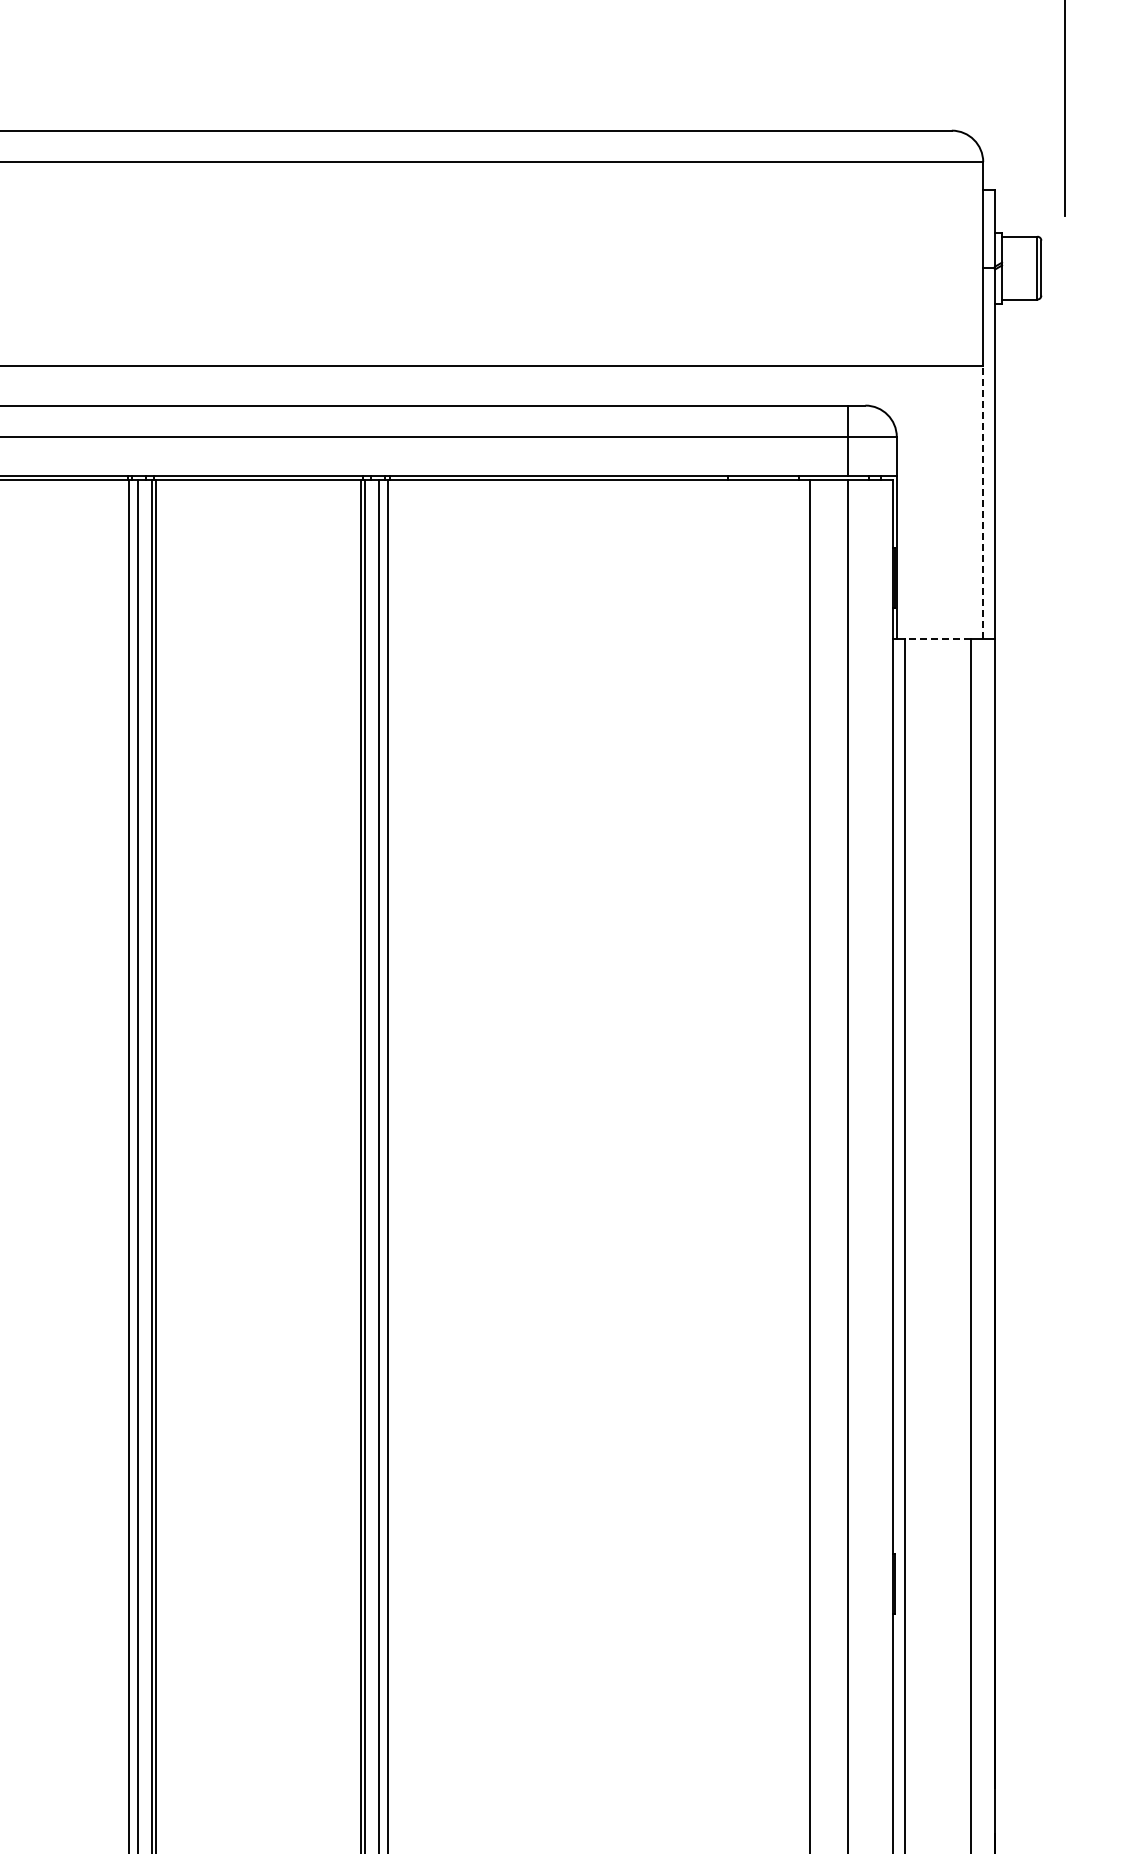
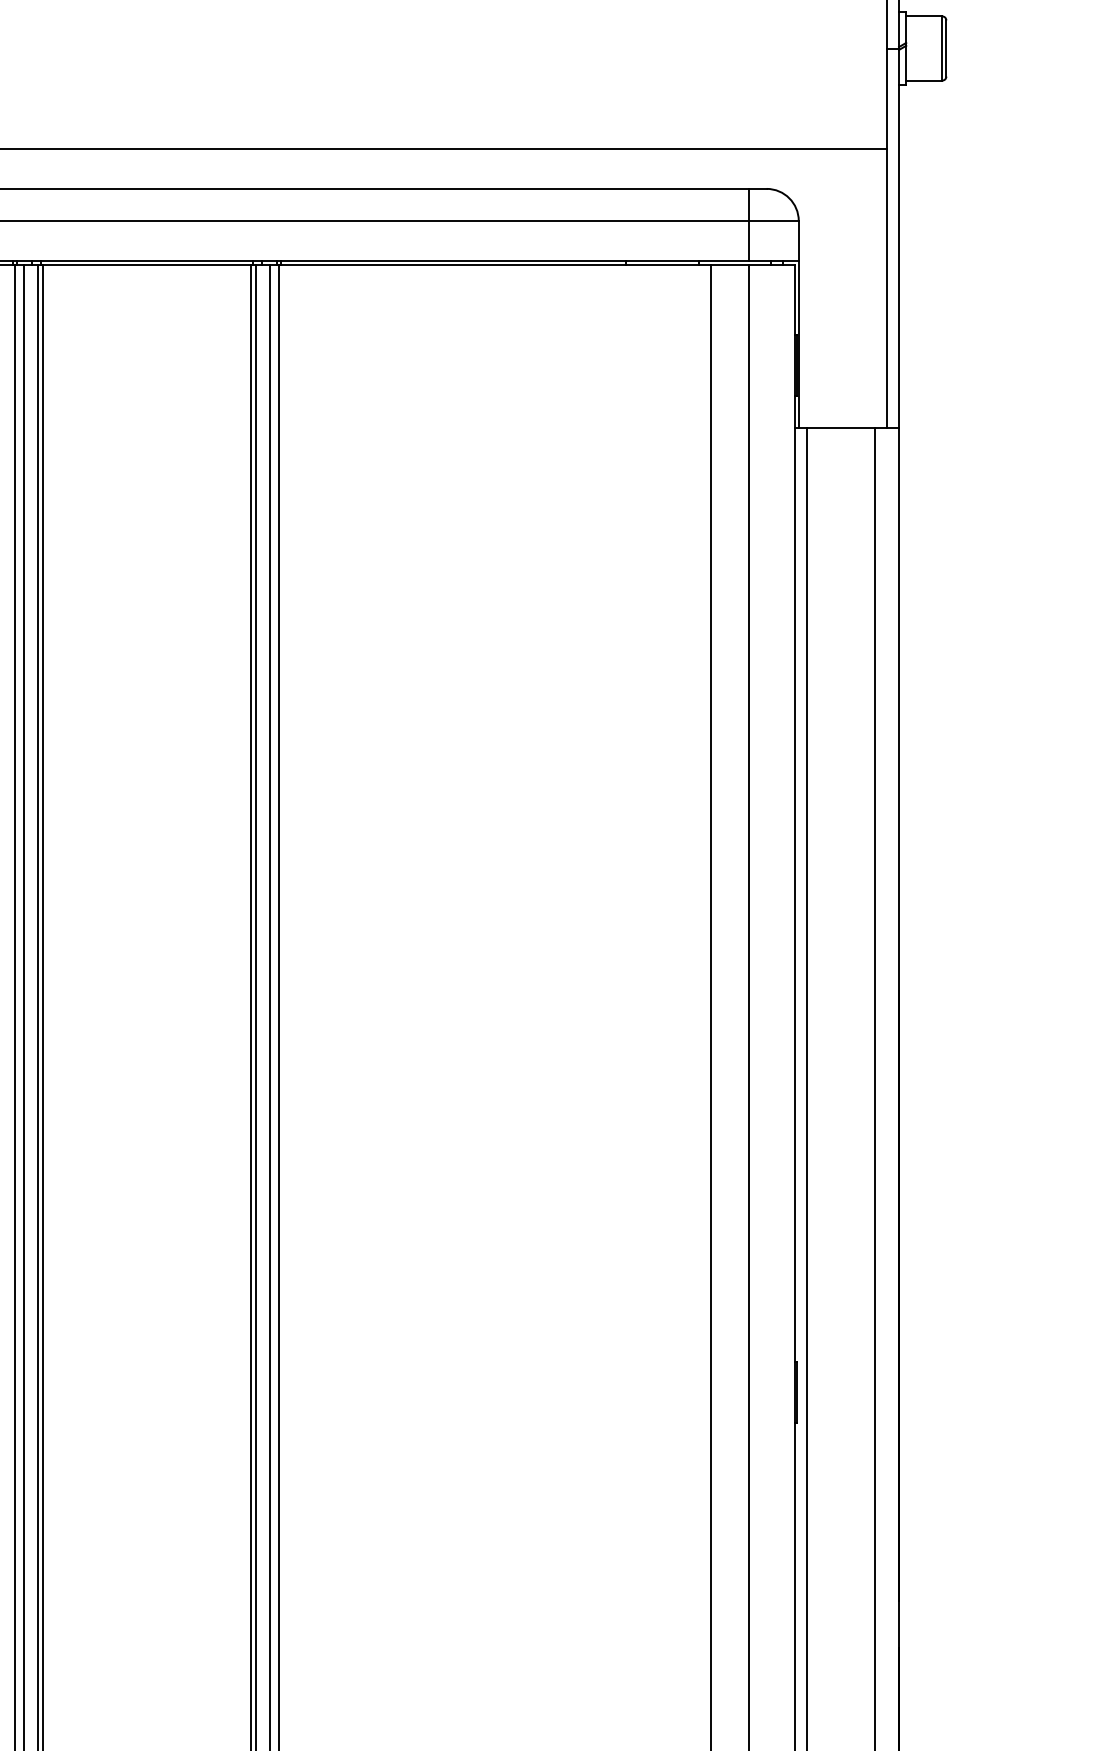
line: (983, 502) -> (887, 287), dashed -> solid
line: (937, 639) -> (840, 427), dashed -> solid

